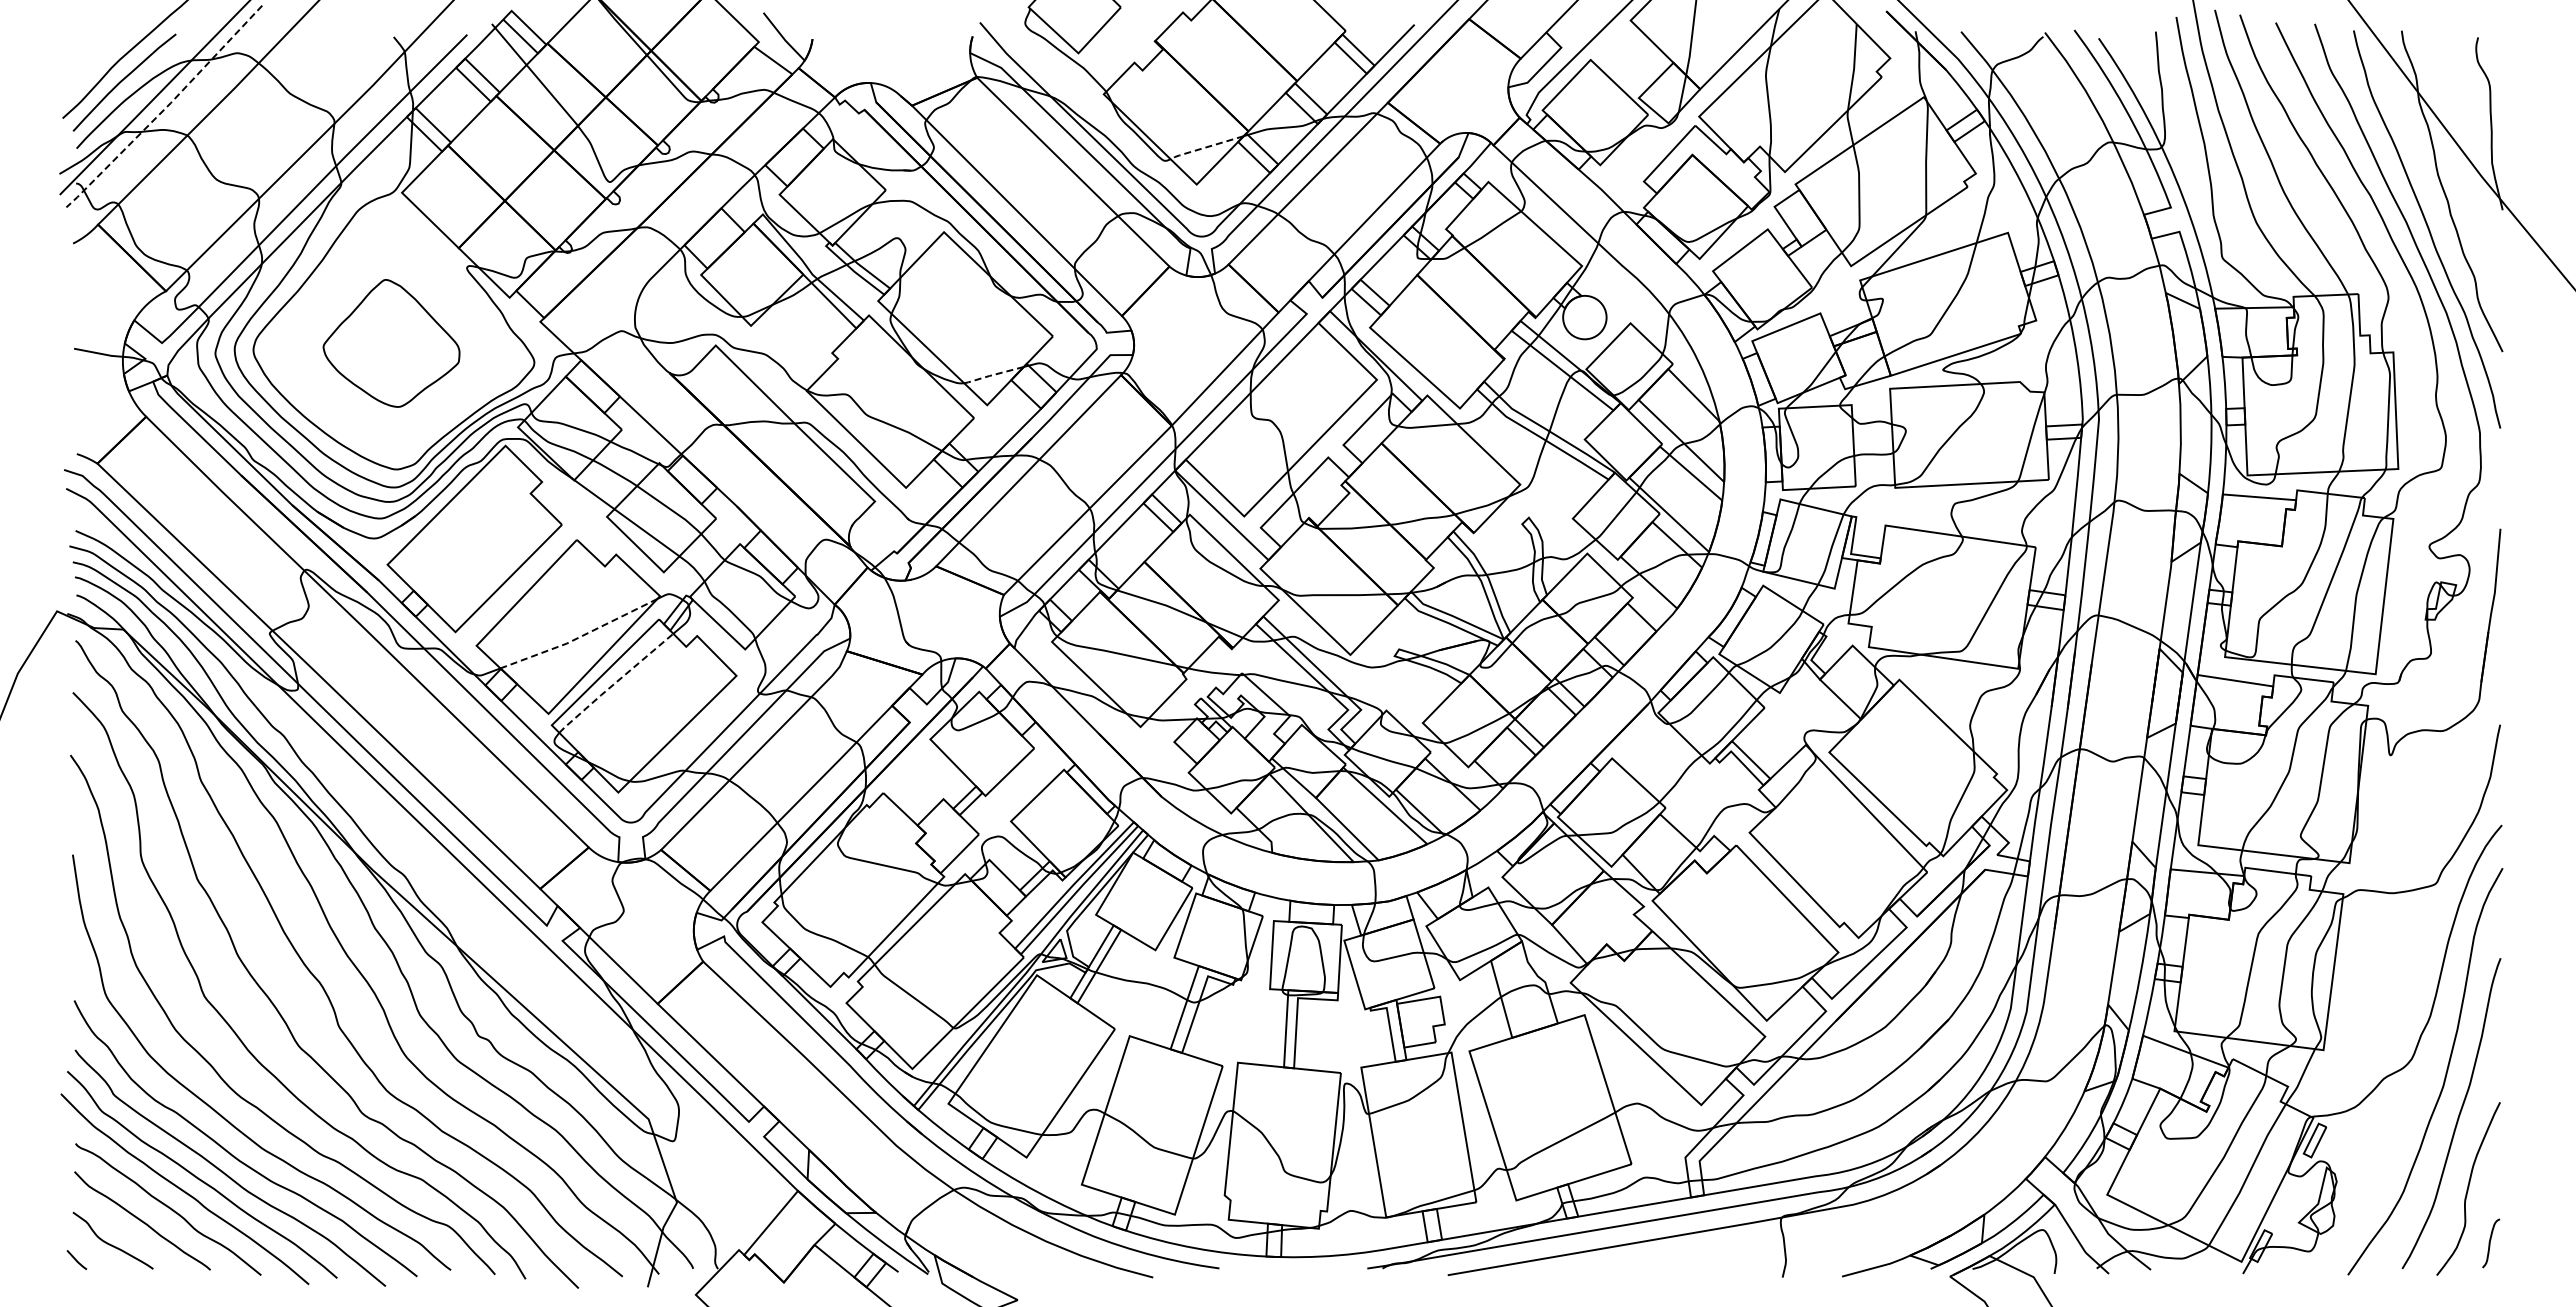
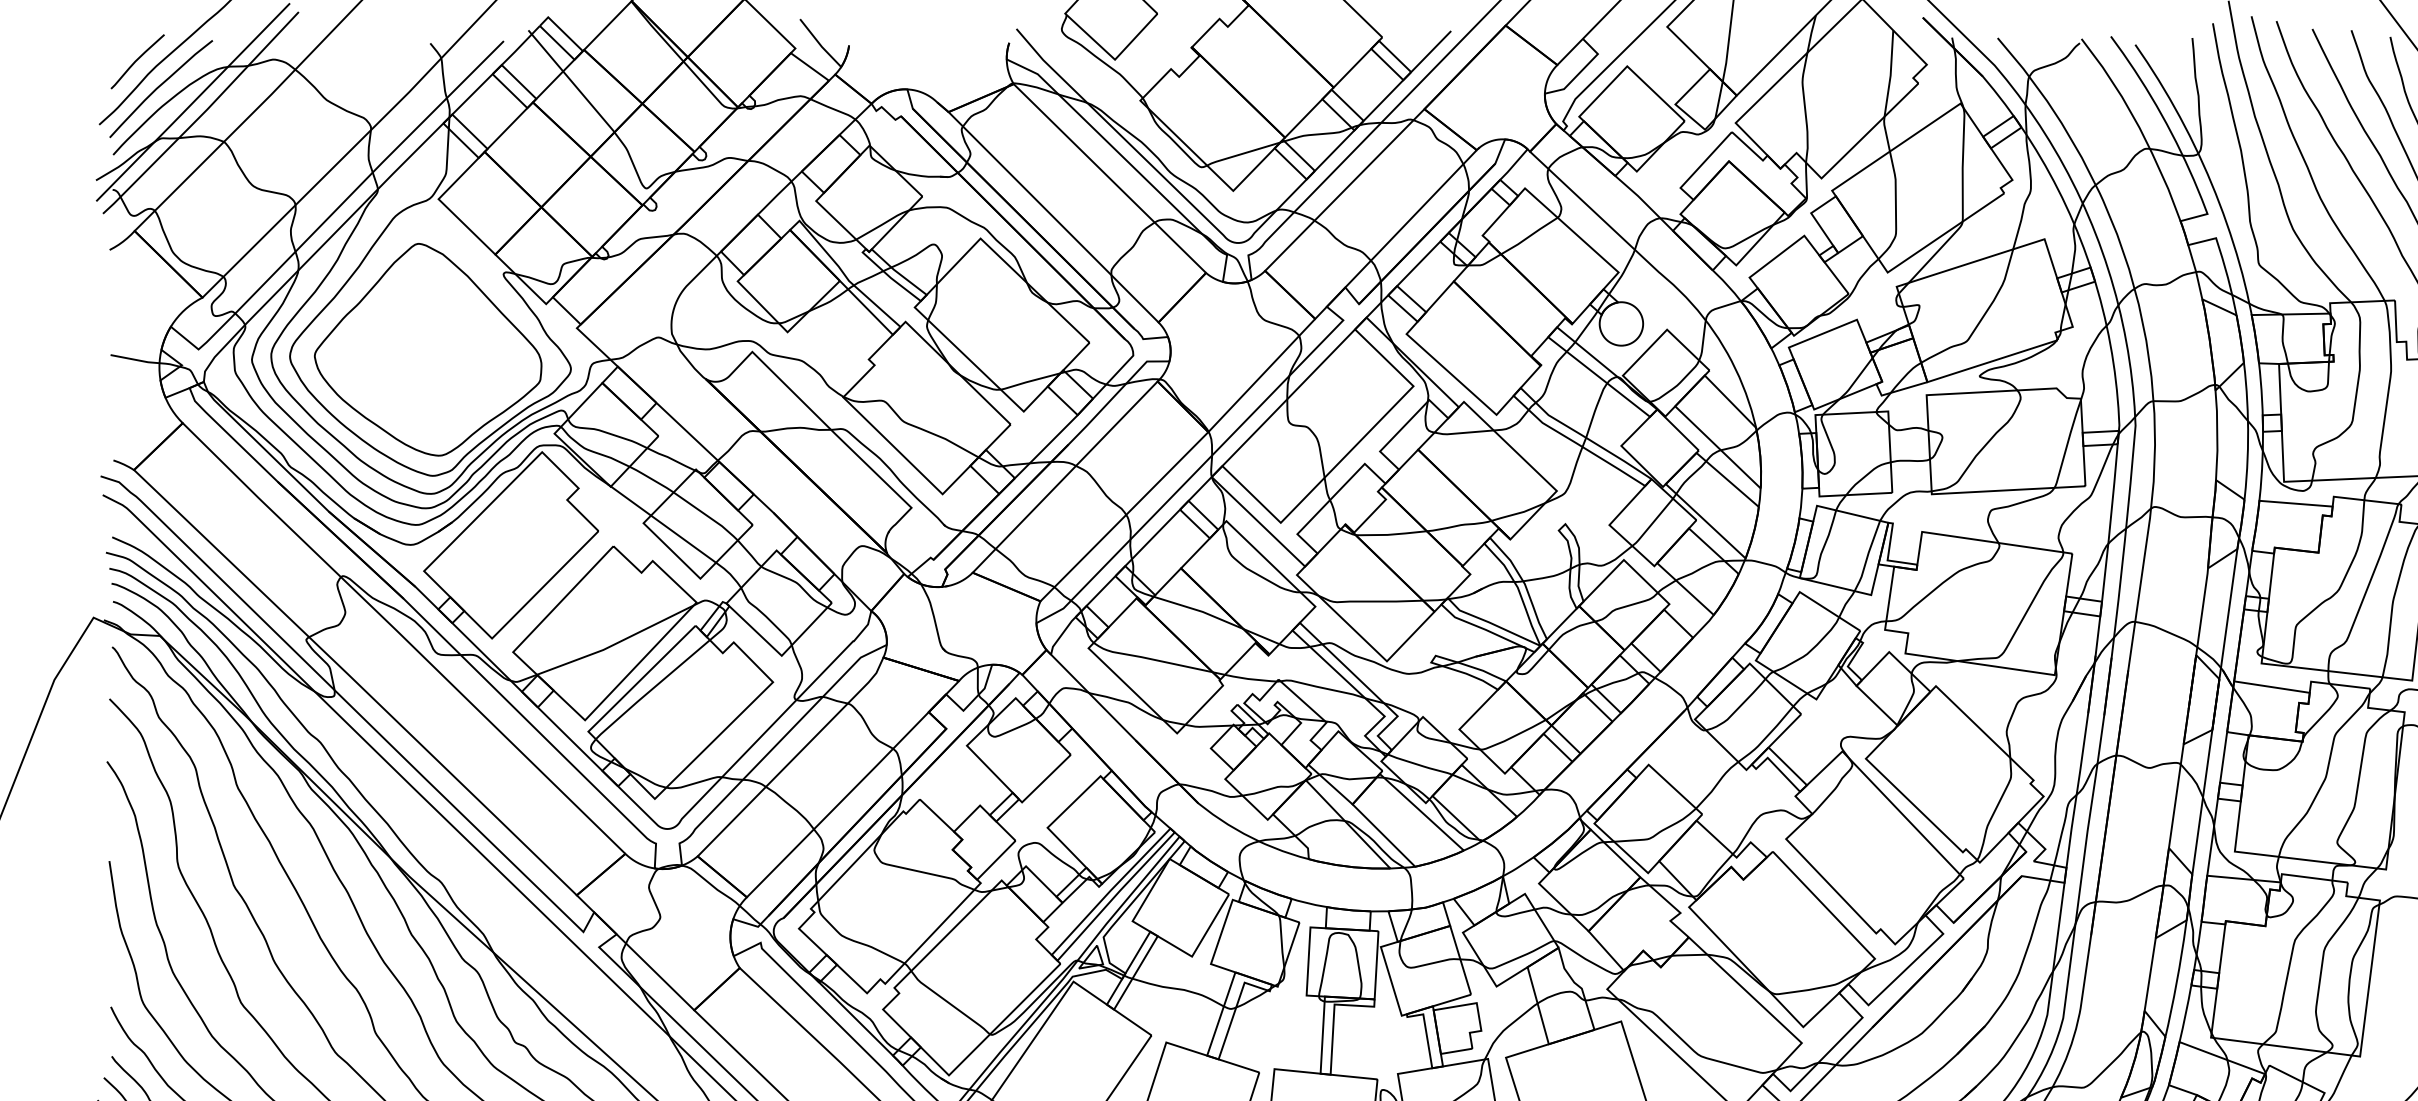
curve: (101, 53) -> (138, 59), added
line: (165, 108) -> (202, 114), dashed -> solid
line: (1205, 147) -> (1242, 153), dashed -> solid
part: (391, 343) -> (428, 349), size x1.67
line: (992, 375) -> (1029, 381), dashed -> solid
line: (579, 637) -> (616, 643), dashed -> solid
line: (614, 683) -> (651, 689), dashed -> solid

